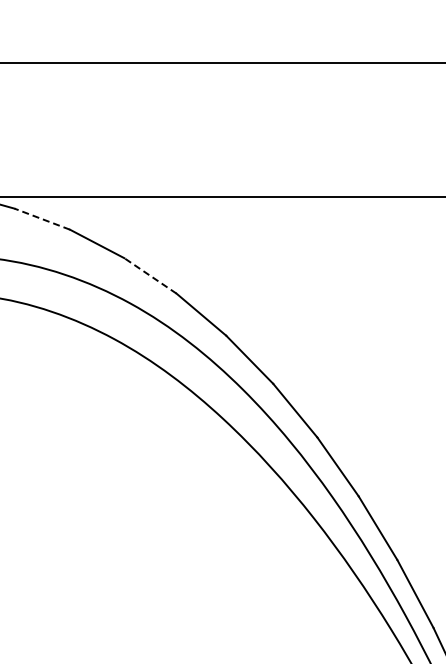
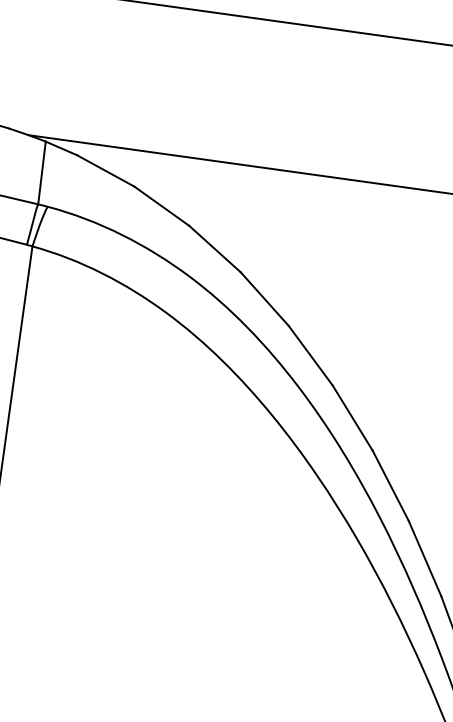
line: (42, 219) -> (105, 171), dashed -> solid
line: (150, 275) -> (215, 248), dashed -> solid

